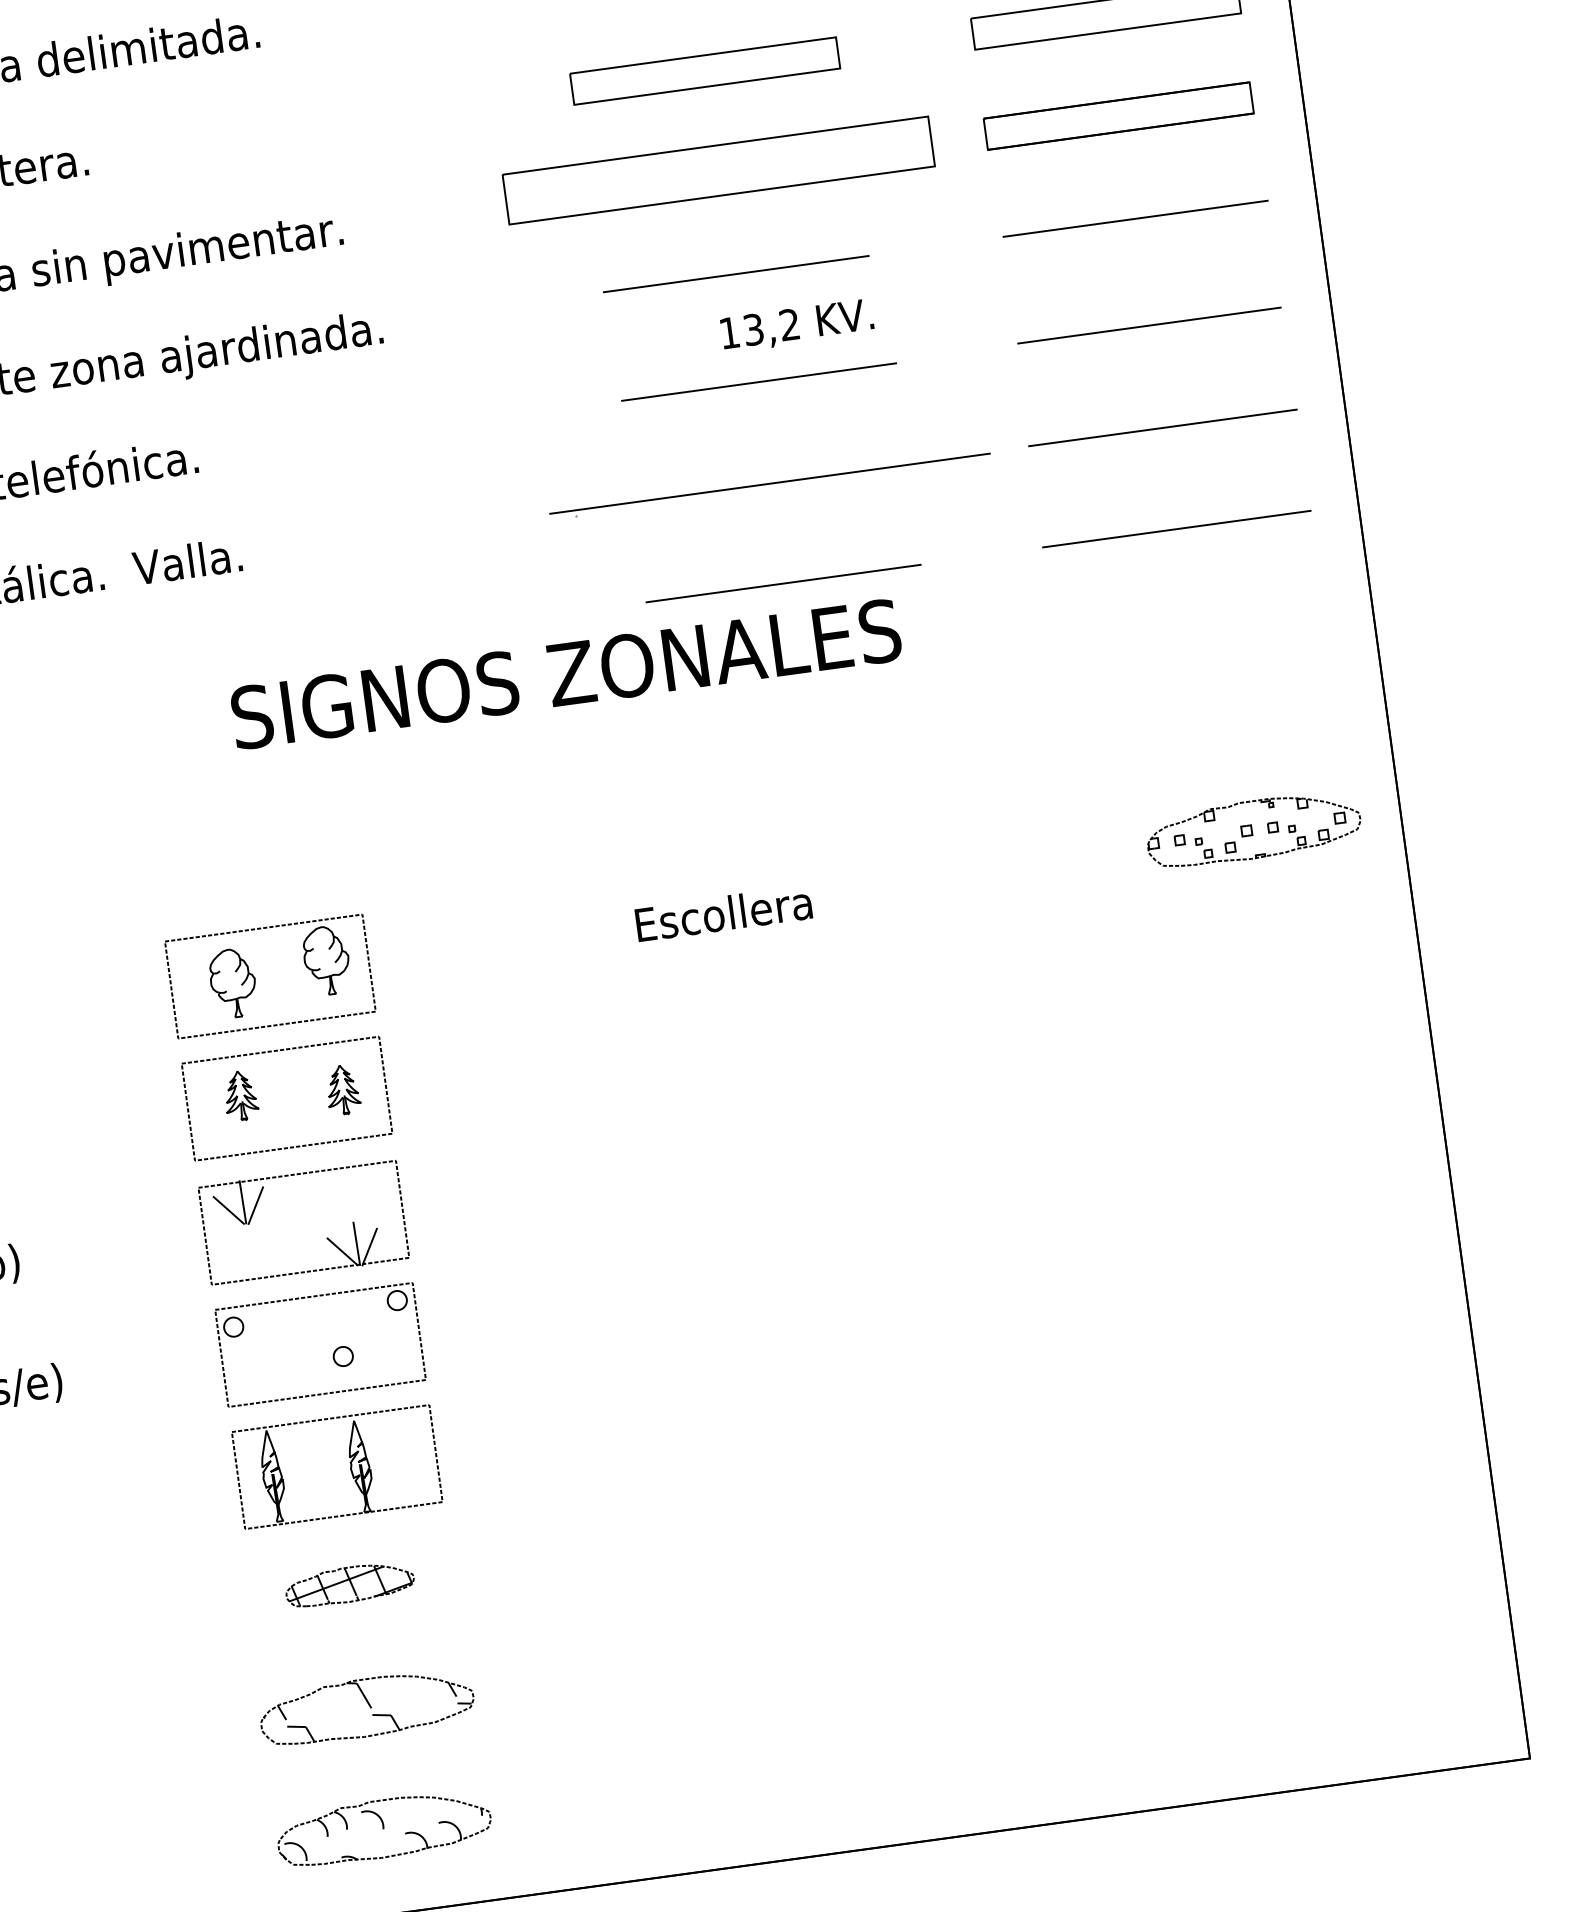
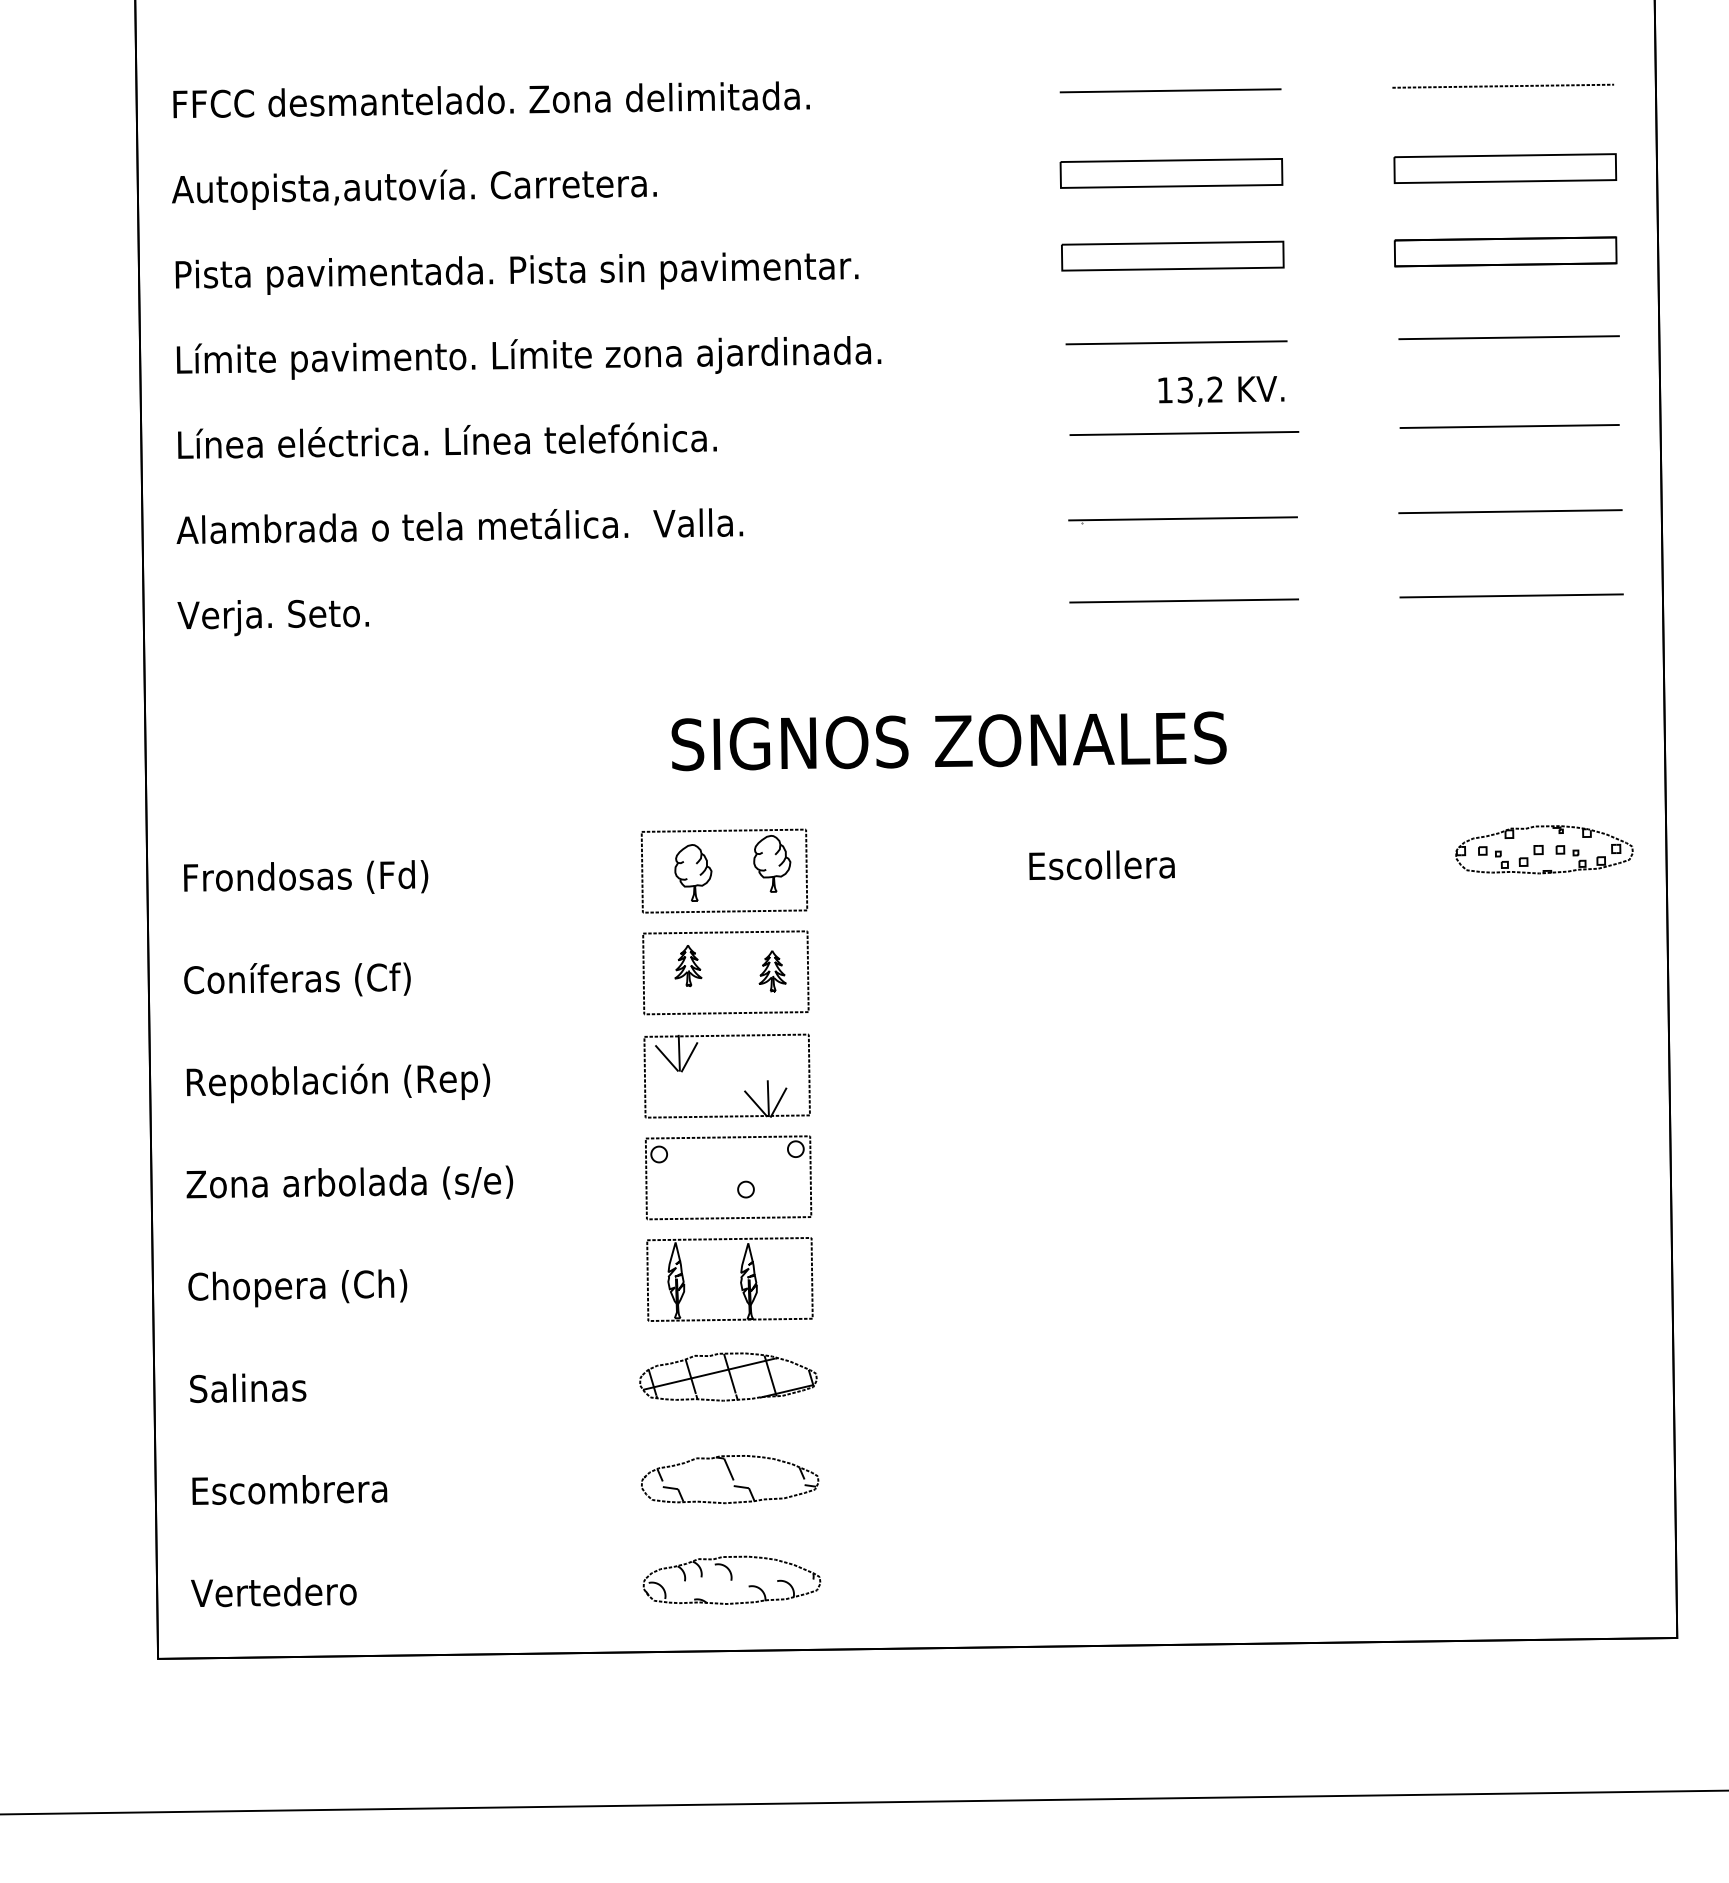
part: (718, 169) -> (1172, 255), size x0.62
part: (769, 487) -> (1182, 520), size x0.62
text: (565, 674) -> (948, 741), moved
part: (349, 1583) -> (728, 1376), size x1.67

